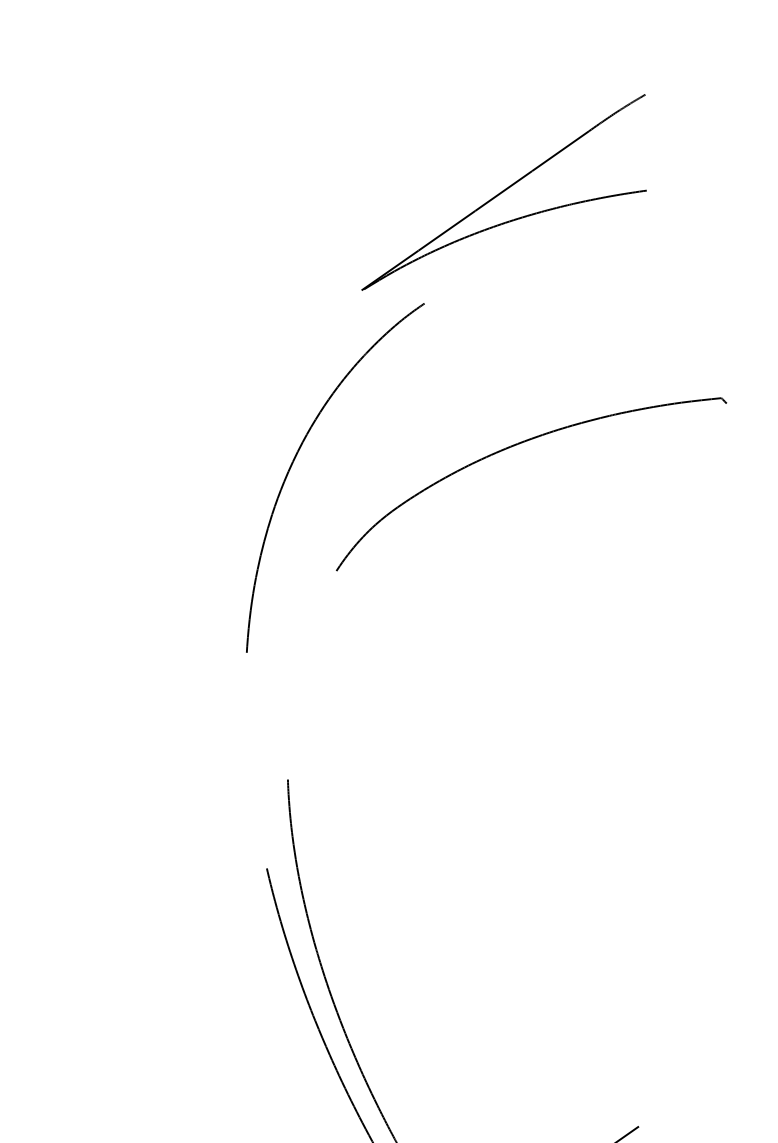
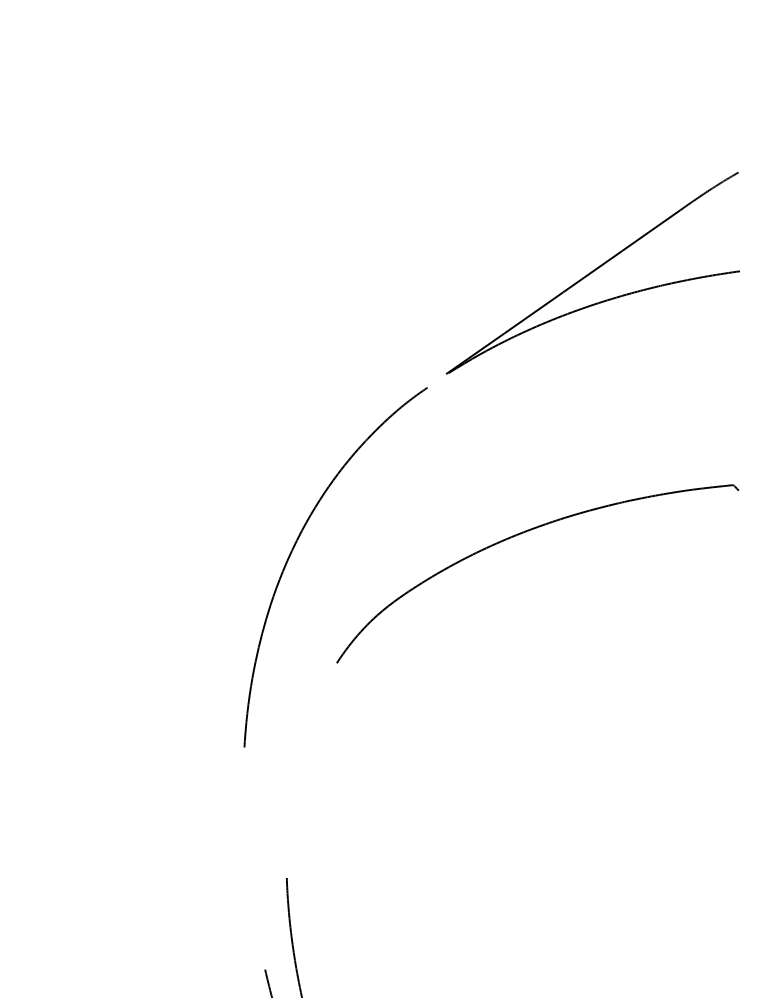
part: (503, 192) -> (592, 273), moved

